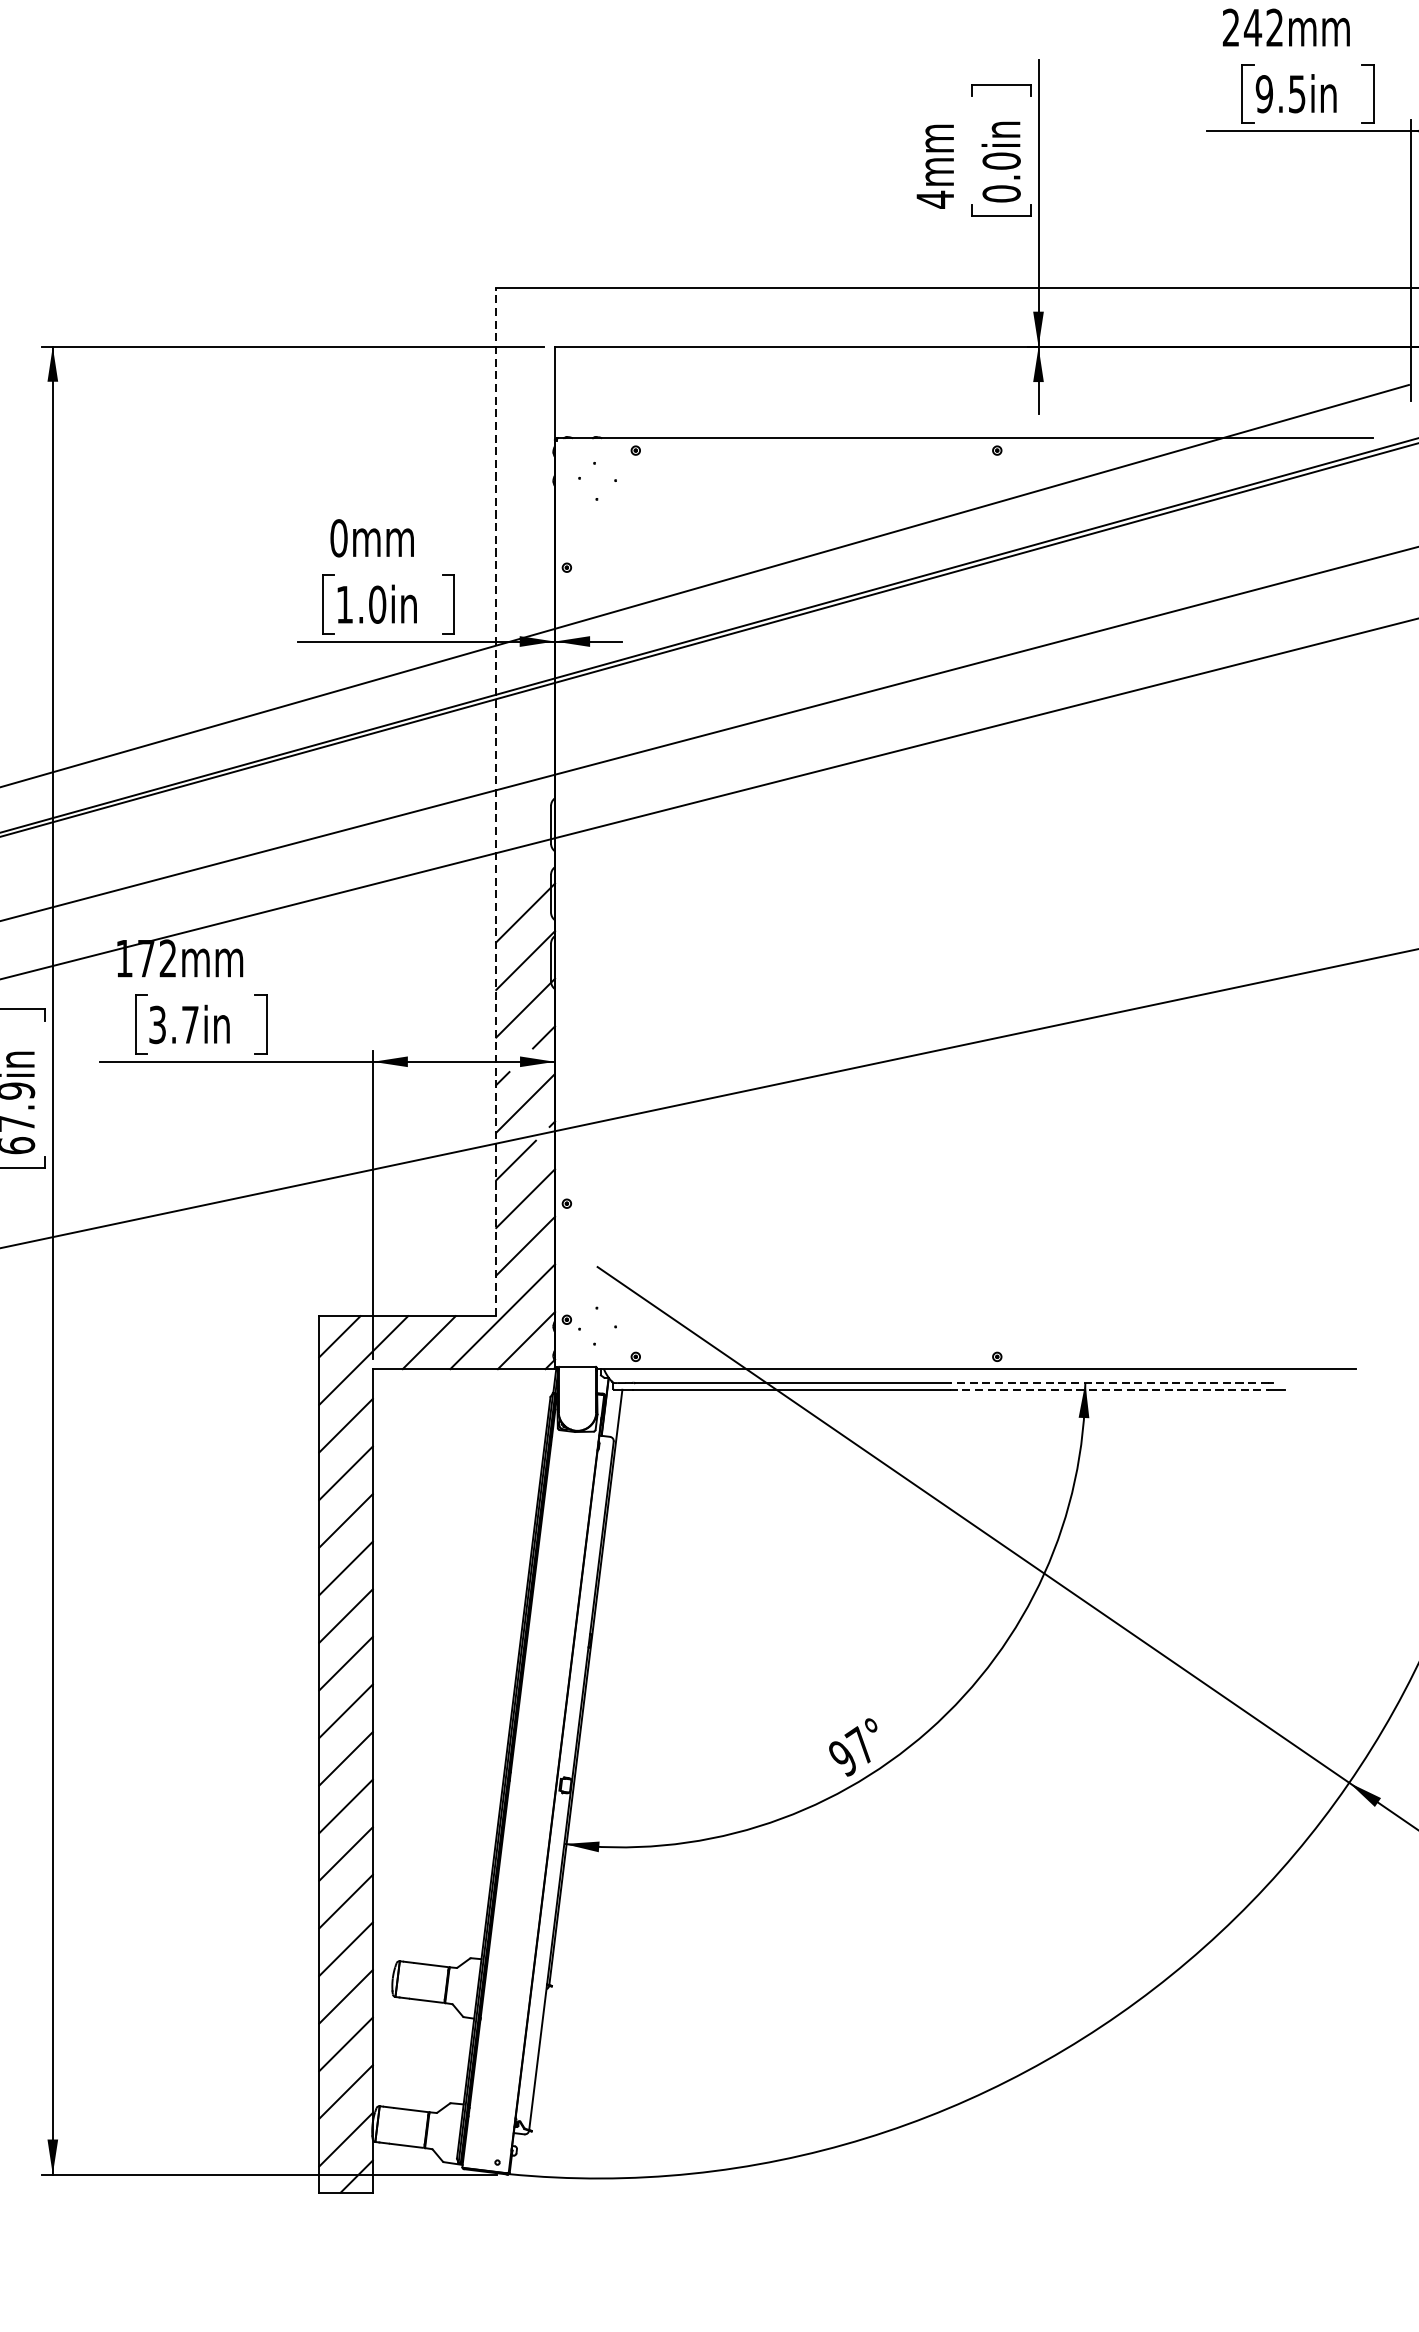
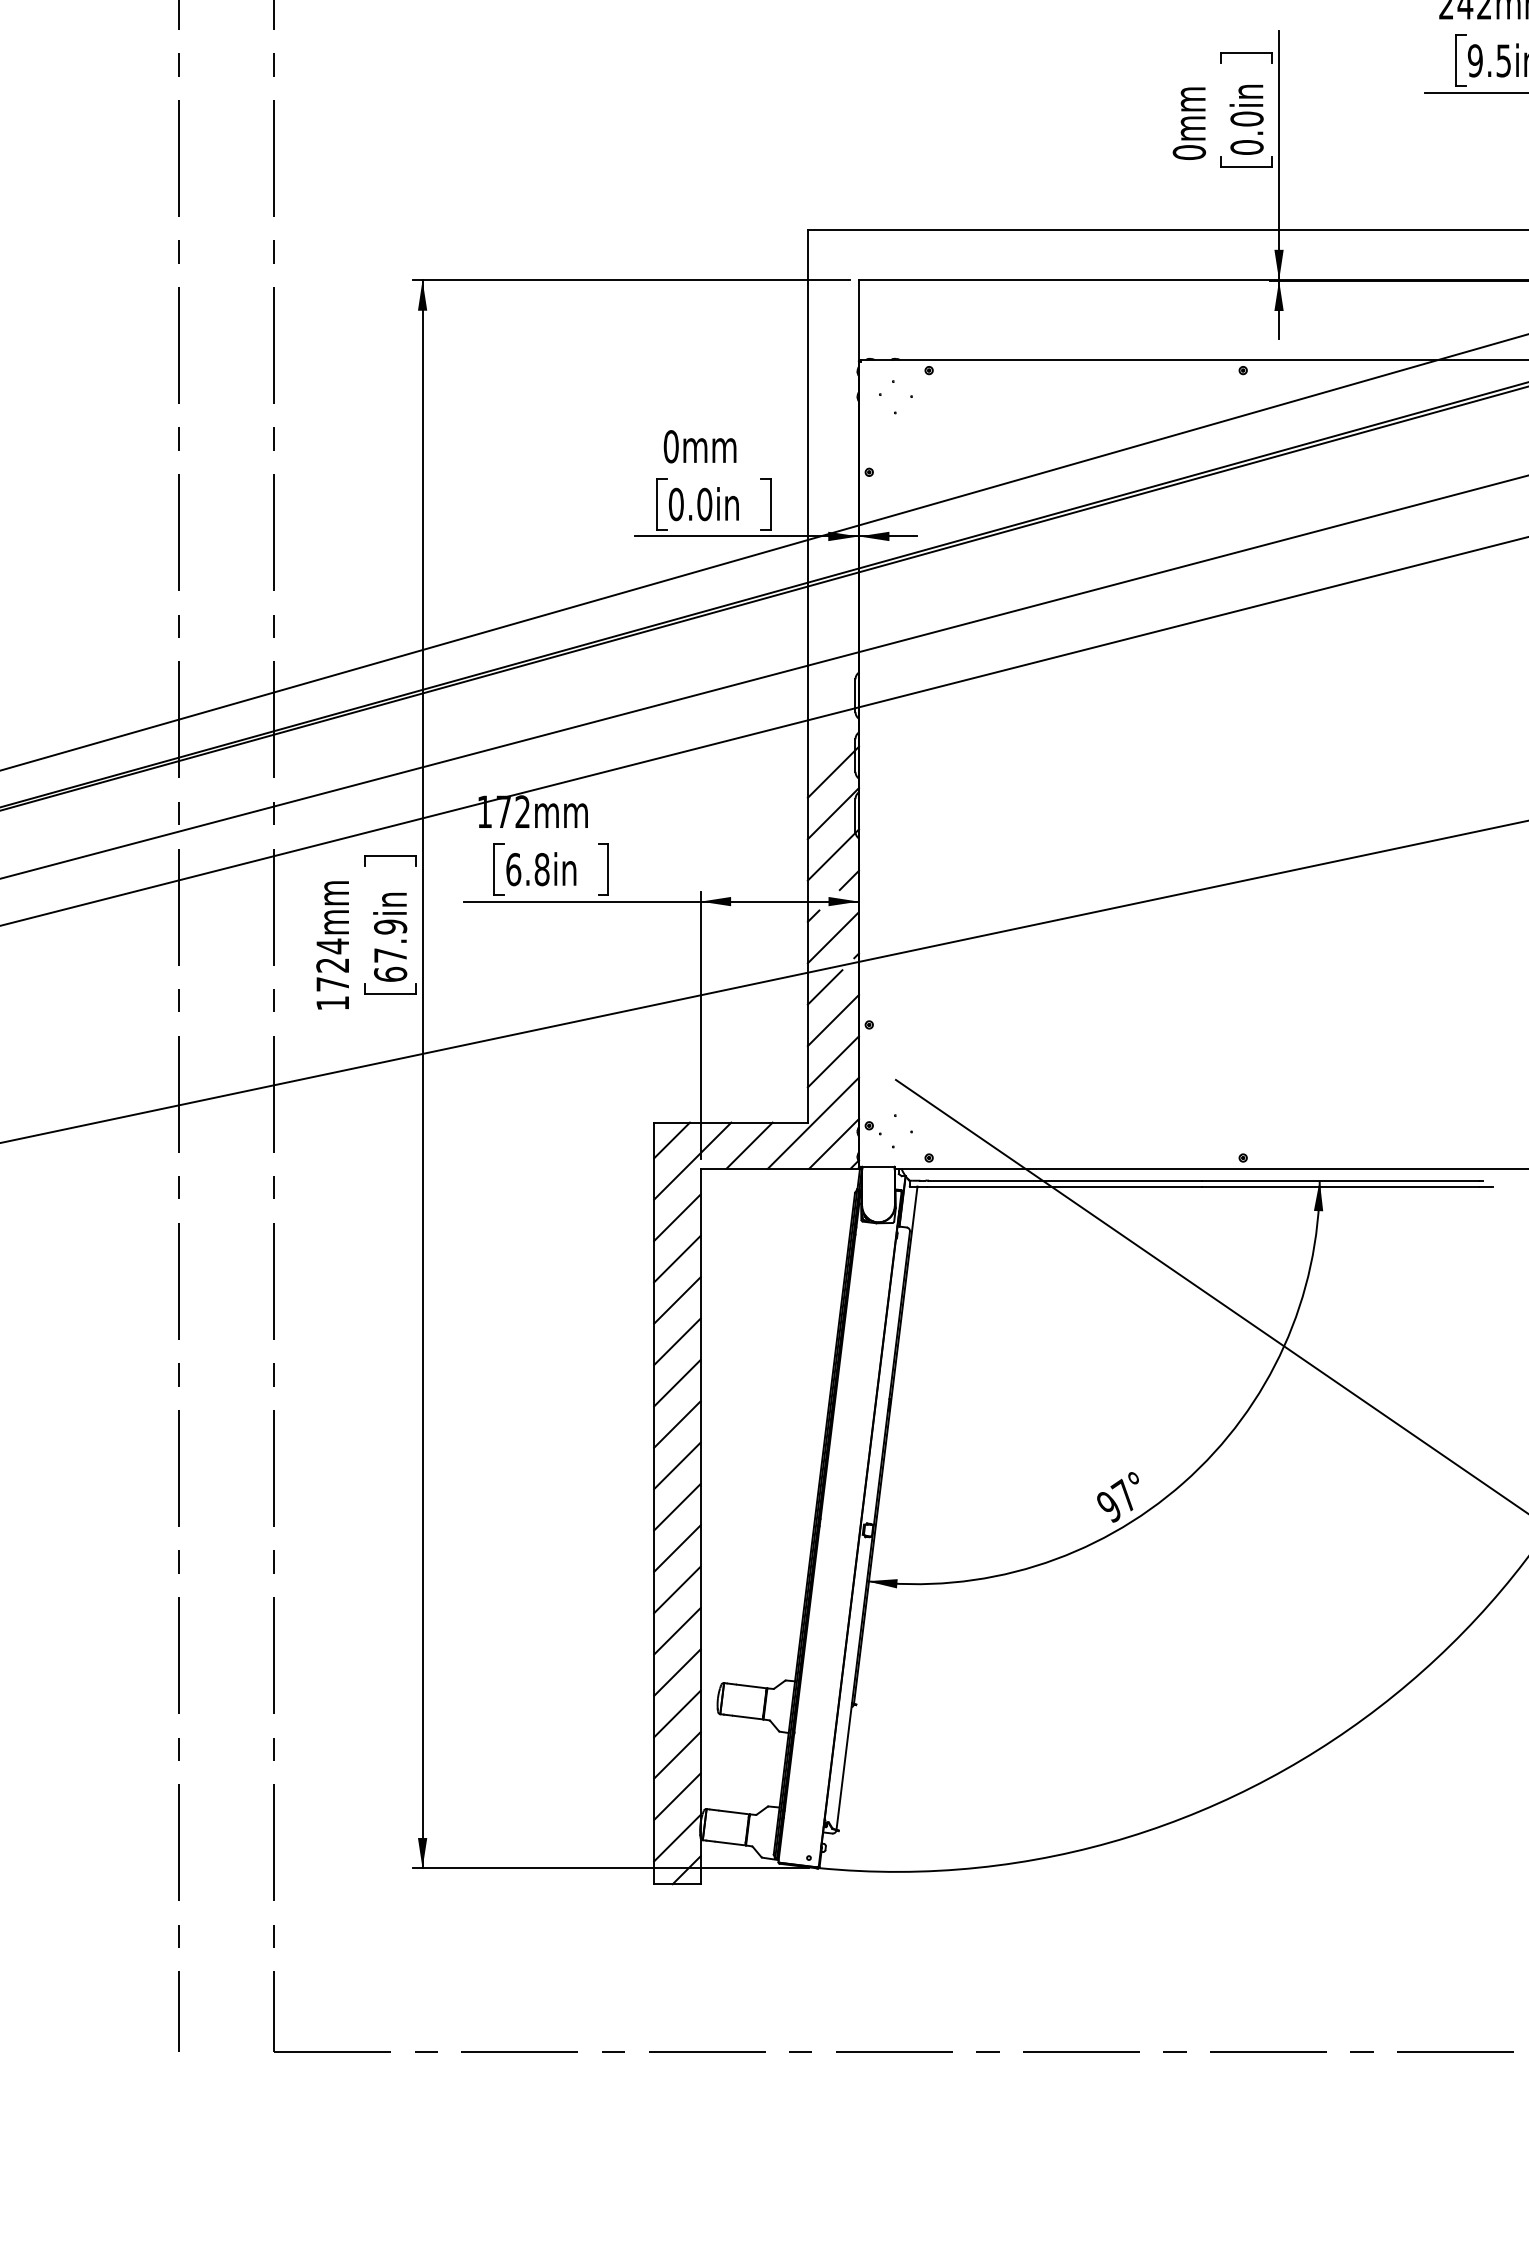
text: (935, 199) -> (1189, 152), 4mm -> 0mm
text: (343, 604) -> (675, 504), 1.0in -> 0.0in
line: (495, 802) -> (807, 676), dashed -> solid
text: (173, 1024) -> (527, 869), 3.7in -> 6.8in
line: (1109, 1382) -> (1340, 1180), dashed -> solid
line: (1109, 1389) -> (1340, 1186), dashed -> solid

